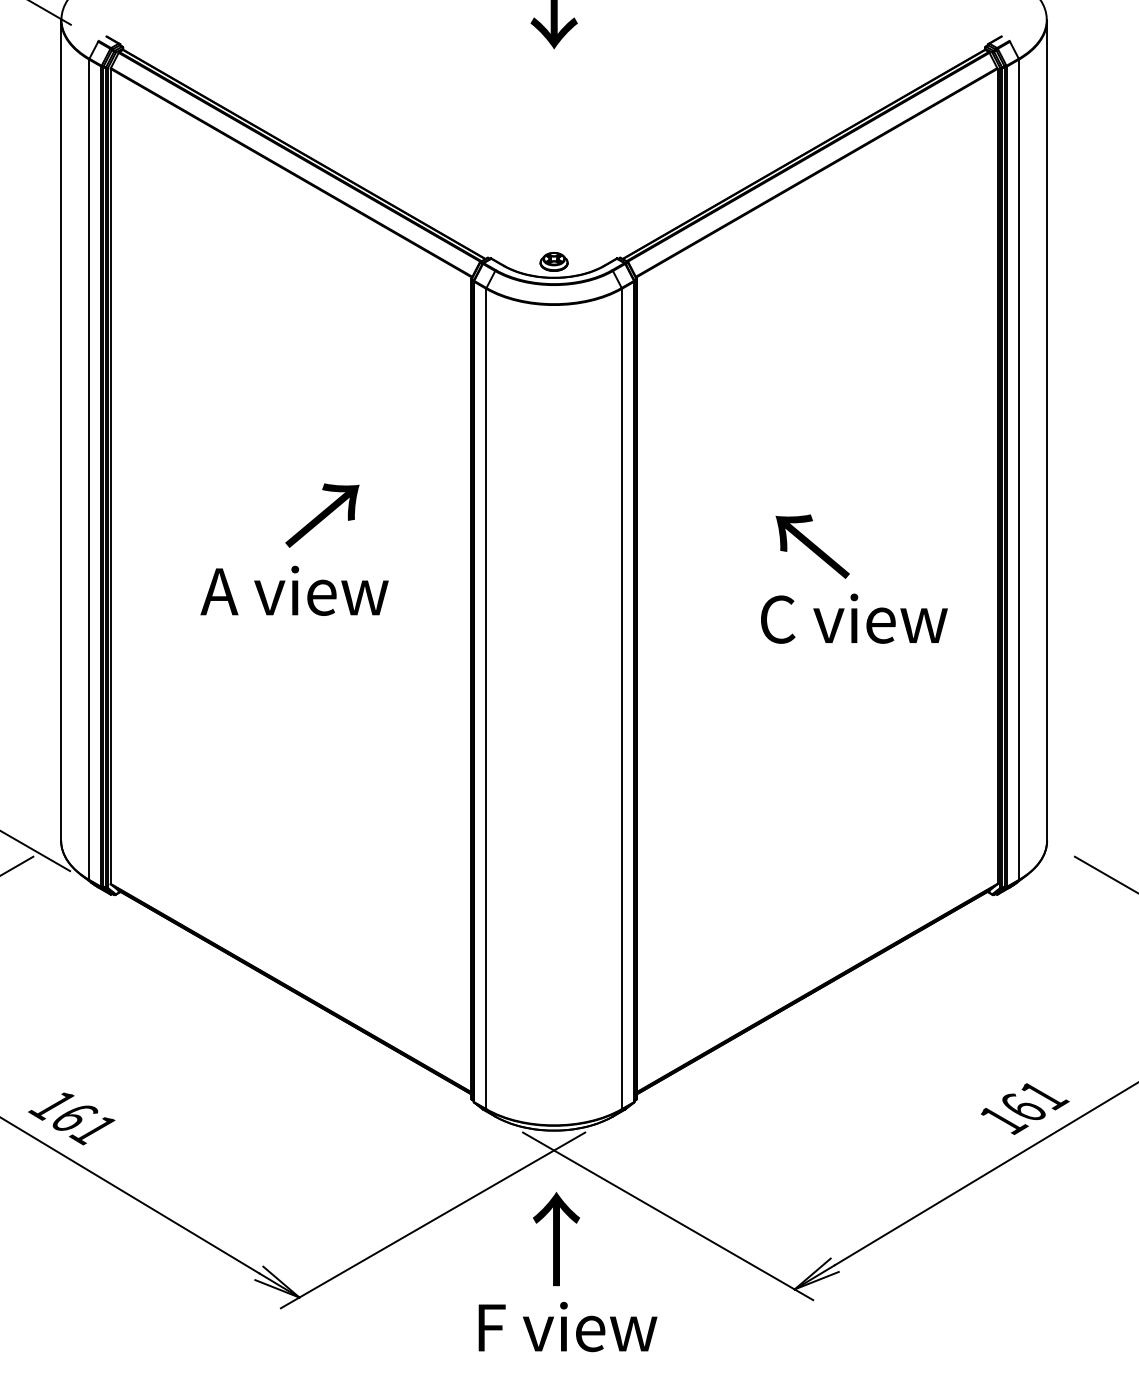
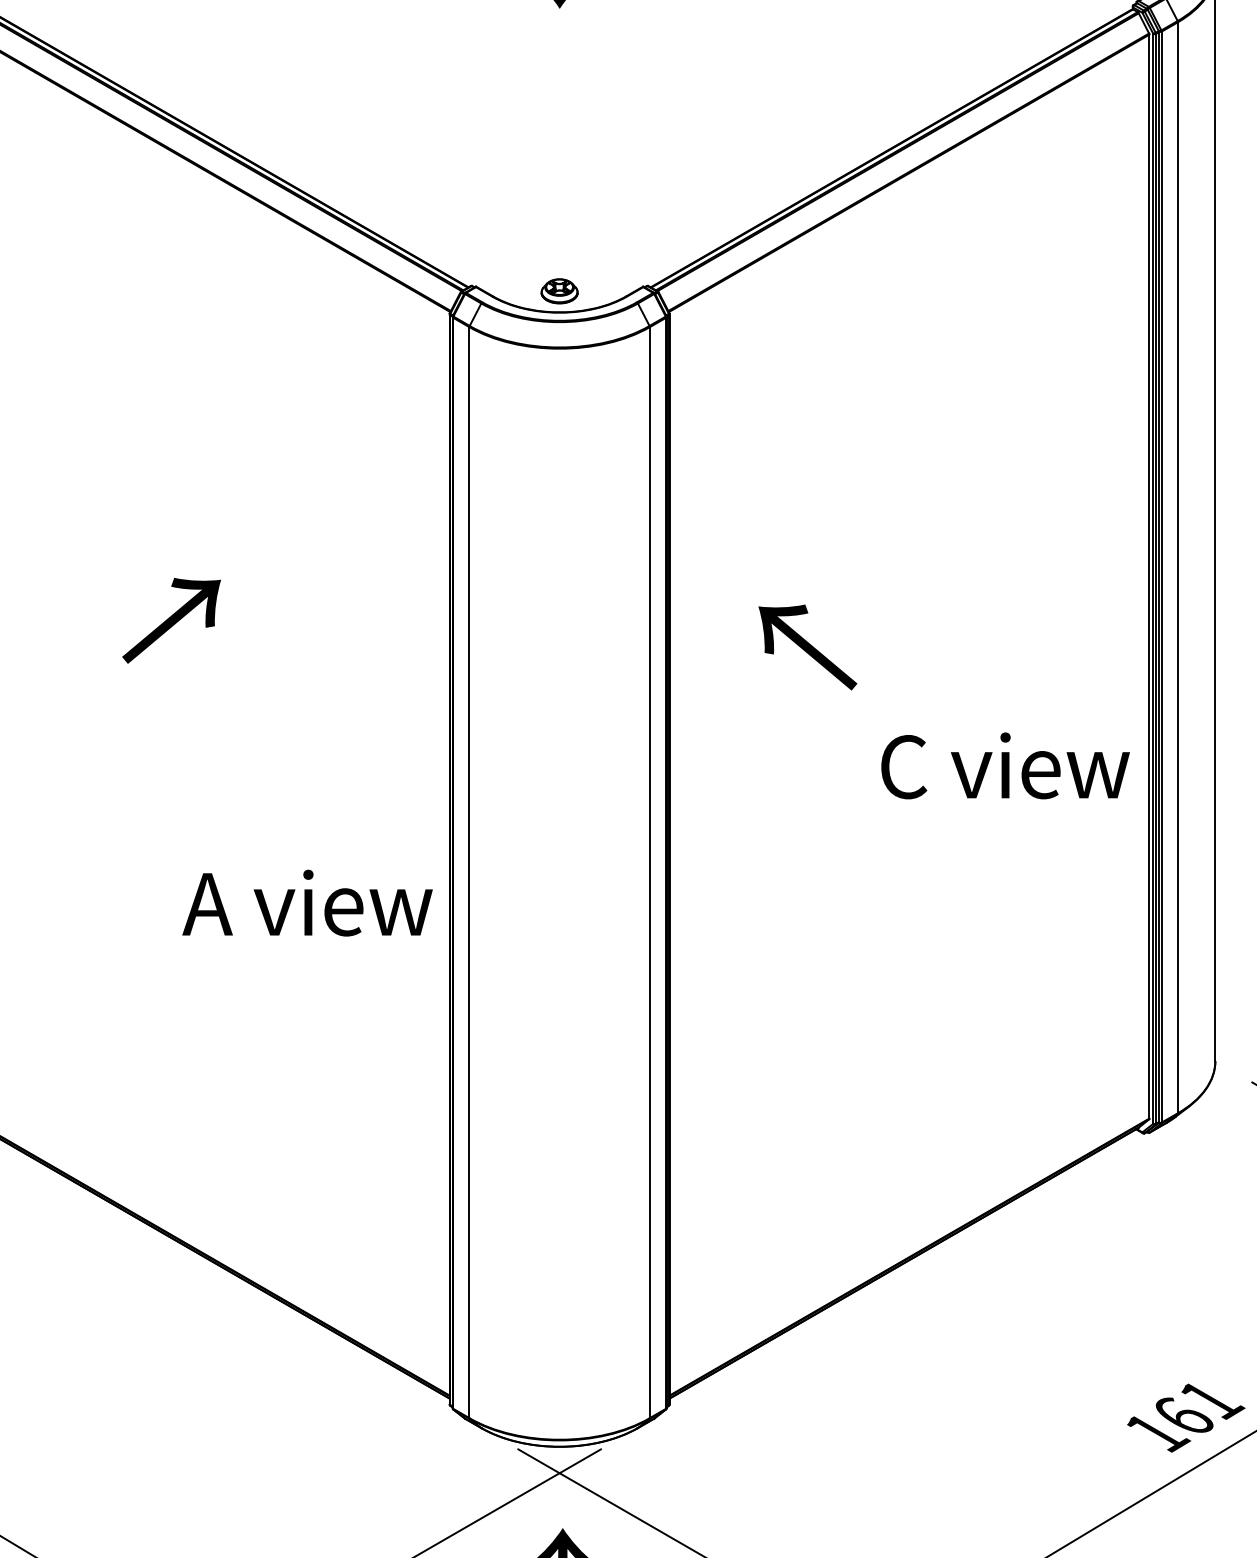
text: (322, 515) -> (171, 620), moved
text: (812, 546) -> (807, 647), moved
text: (294, 590) -> (307, 902), moved
text: (854, 618) -> (1005, 765), moved

